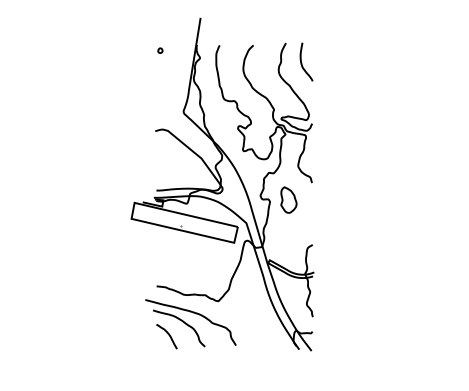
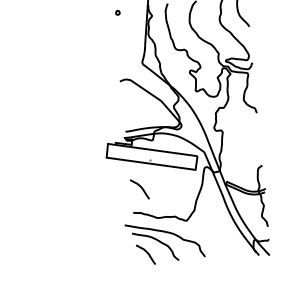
part: (288, 199) -> (238, 128), removed
curve: (167, 257) -> (140, 187), added

